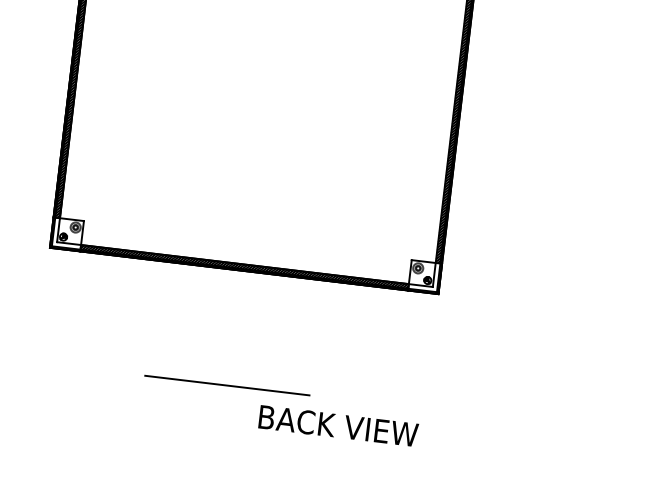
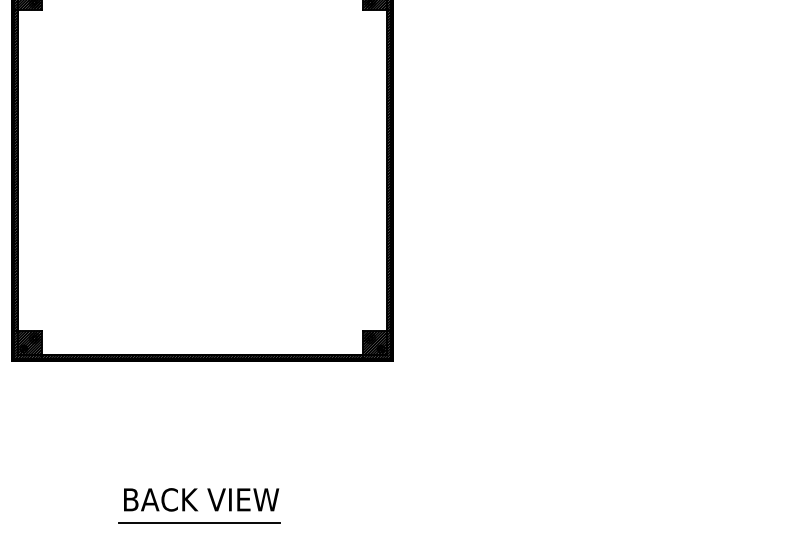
hatch: (66, 233) -> (26, 345), added
hatch: (424, 276) -> (377, 345), added
line: (227, 385) -> (199, 522), moved
text: (338, 425) -> (201, 499), moved

